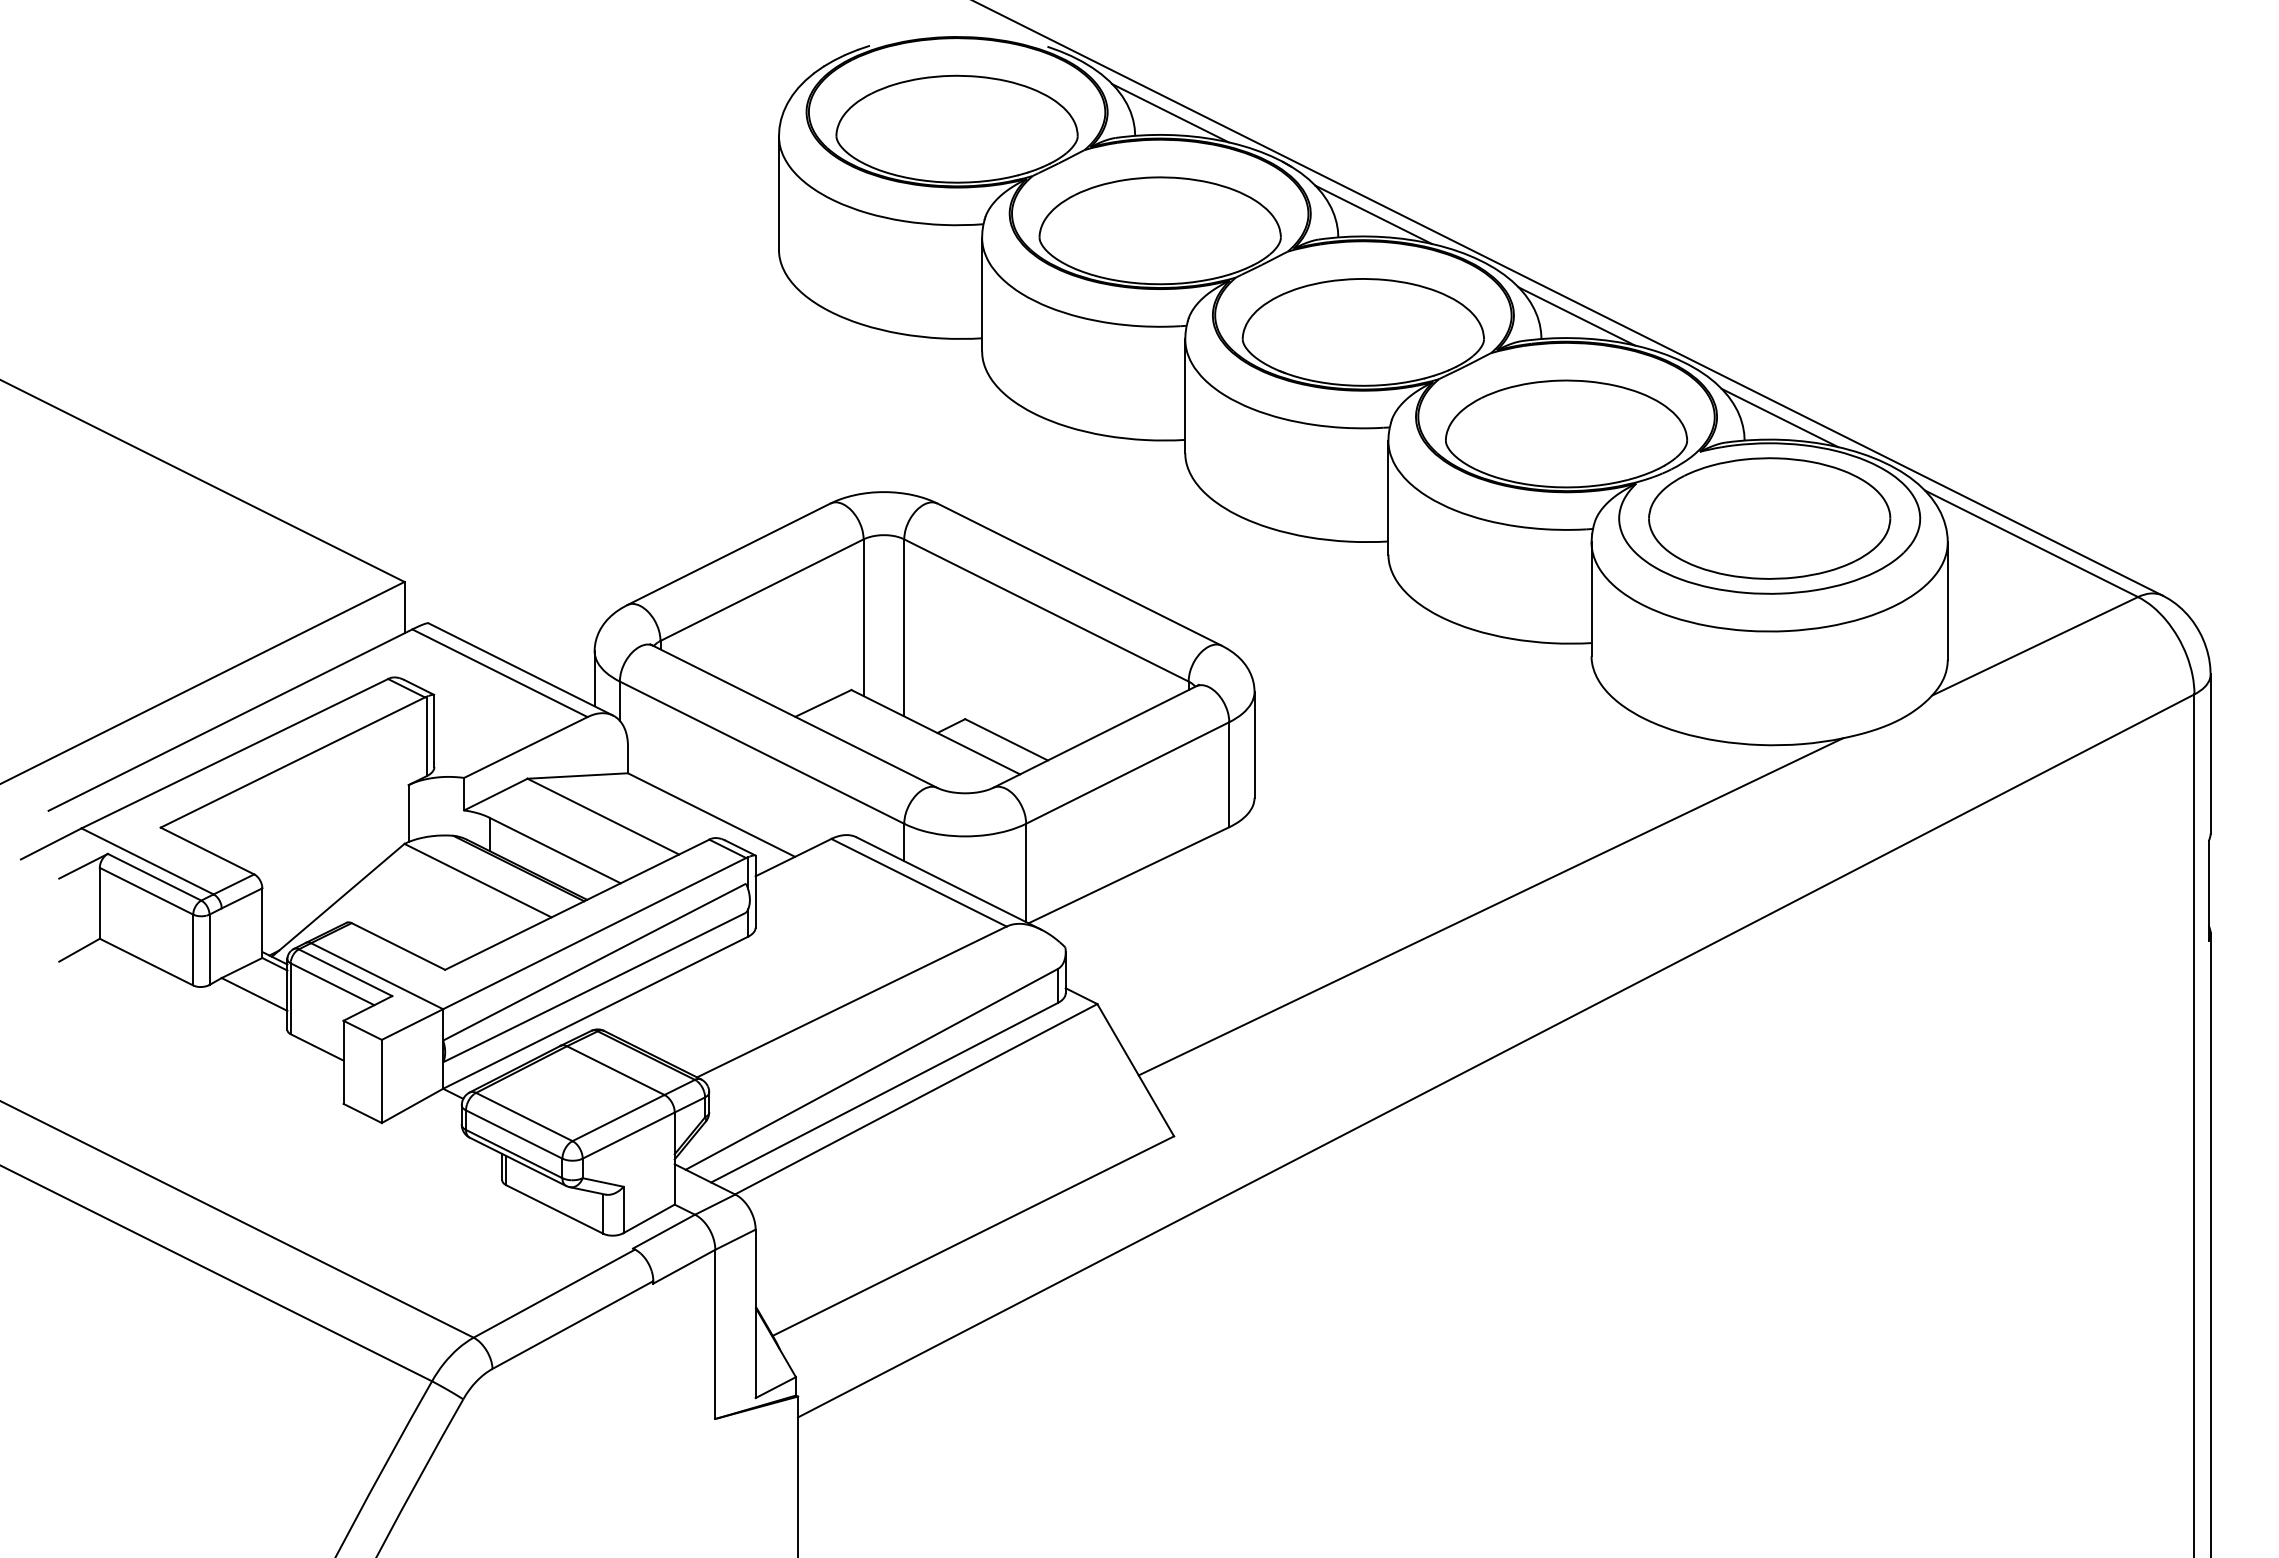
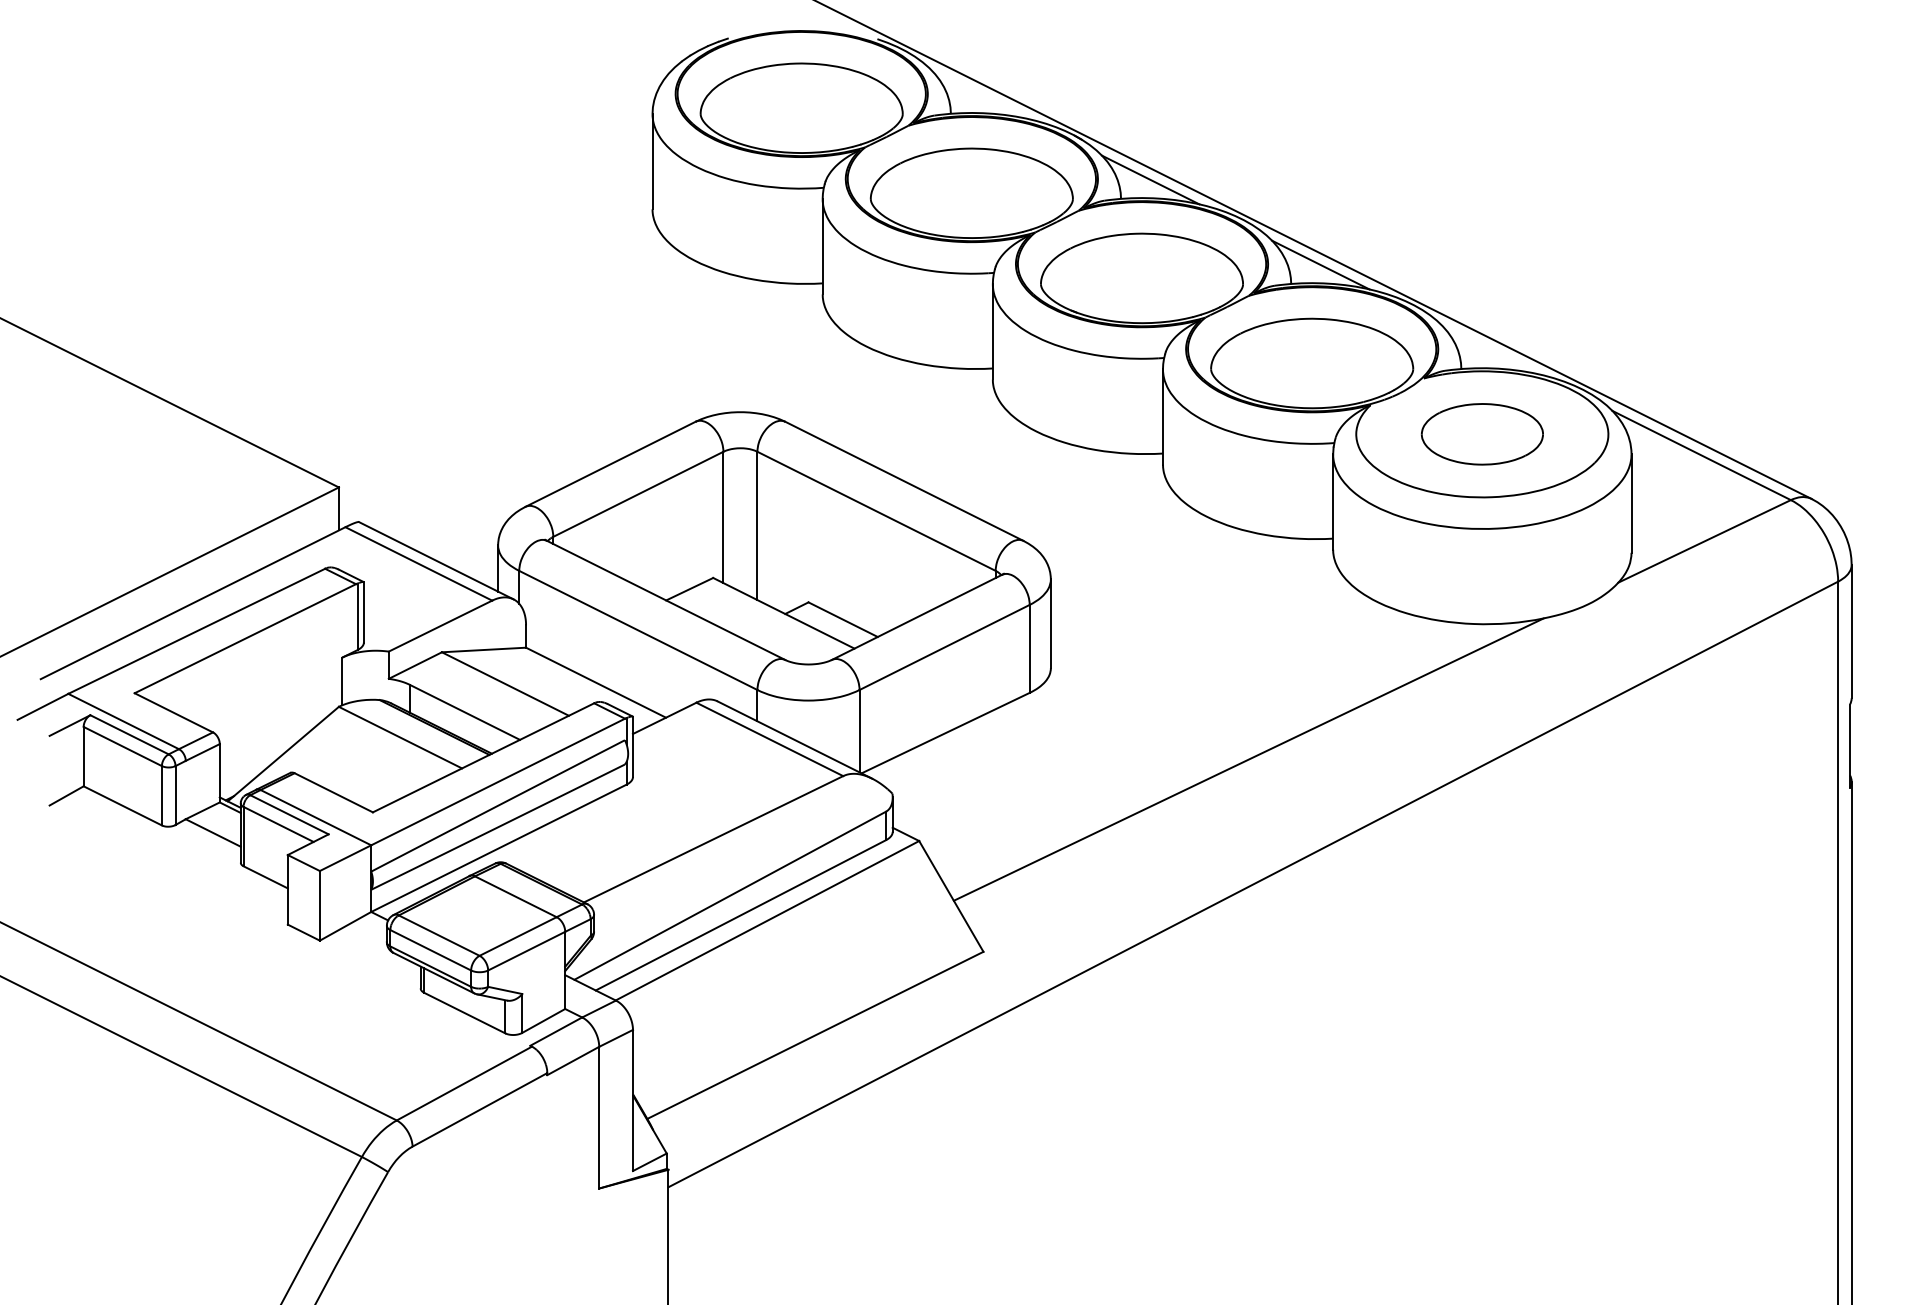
line: (1170, 113) -> (980, 95), removed
line: (1779, 417) -> (1490, 349), removed
part: (1769, 518) -> (1482, 434), size x0.6

